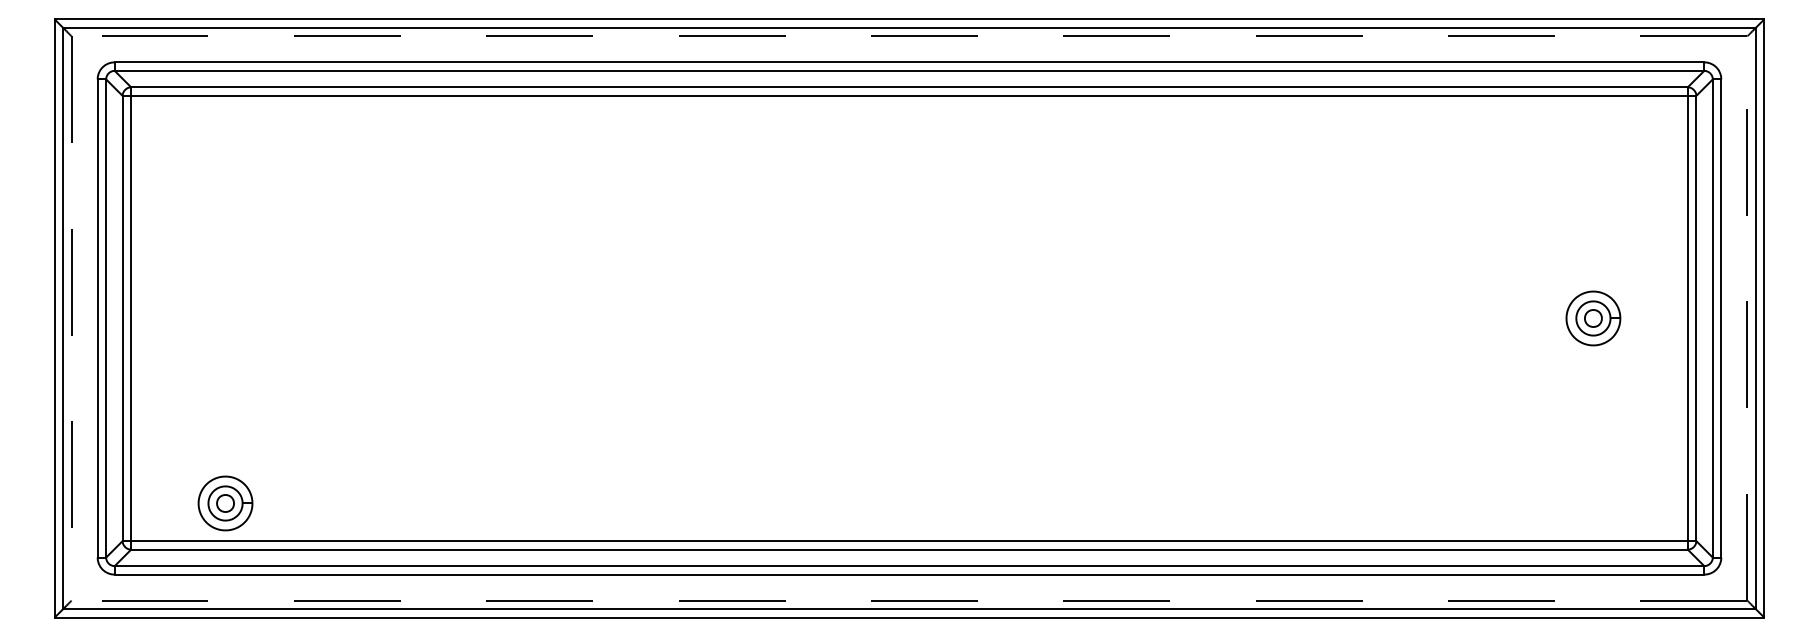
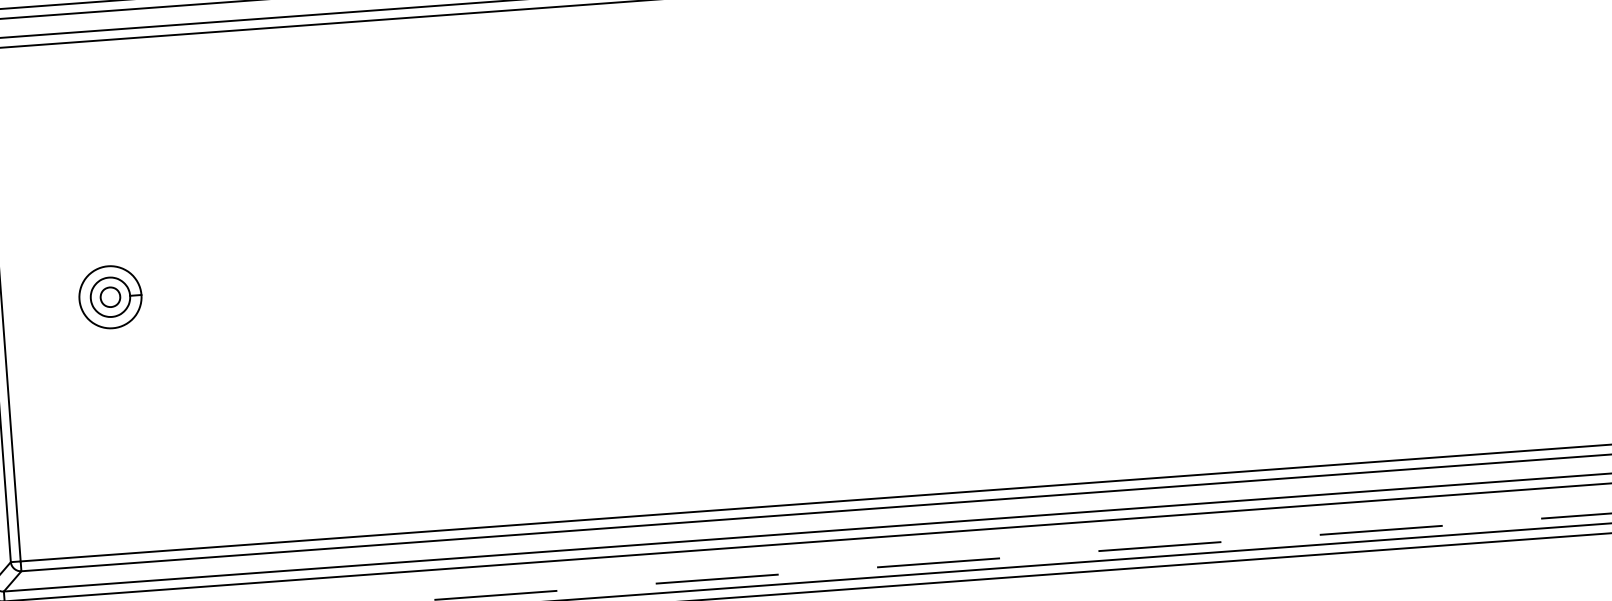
part: (225, 503) -> (110, 297), moved

